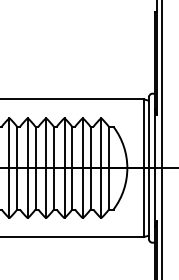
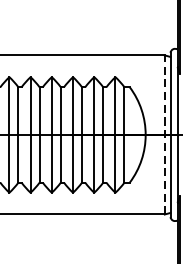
line: (143, 168) -> (164, 135), solid -> dashed

